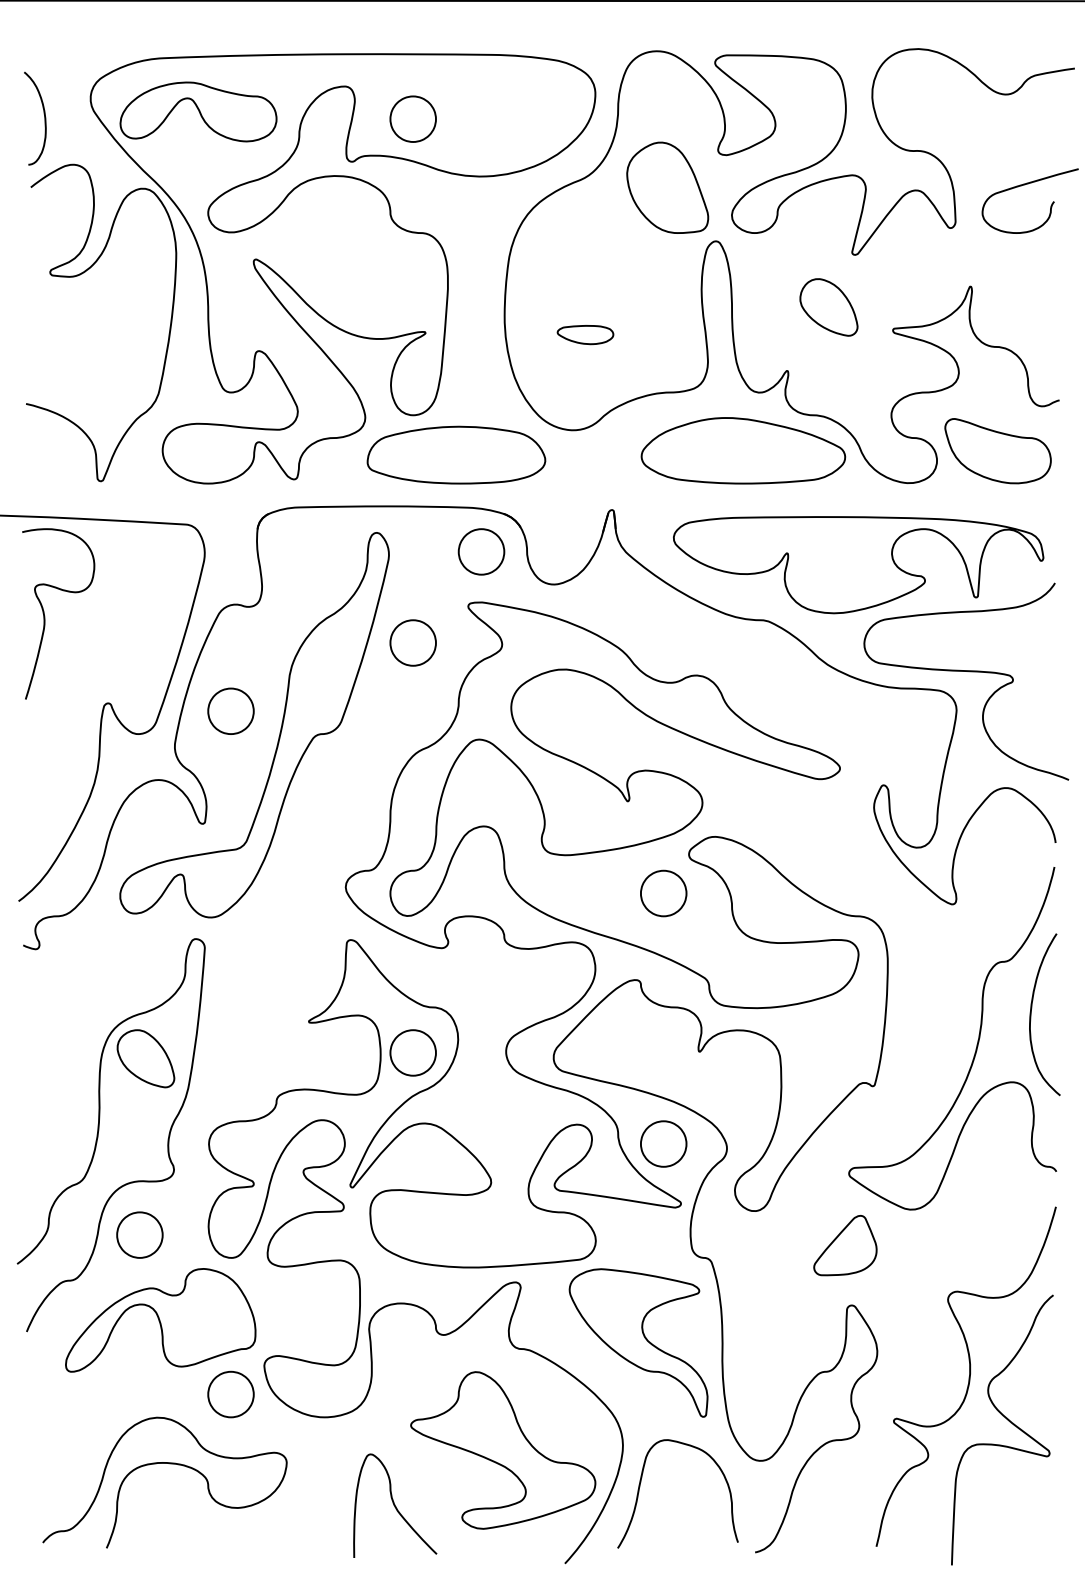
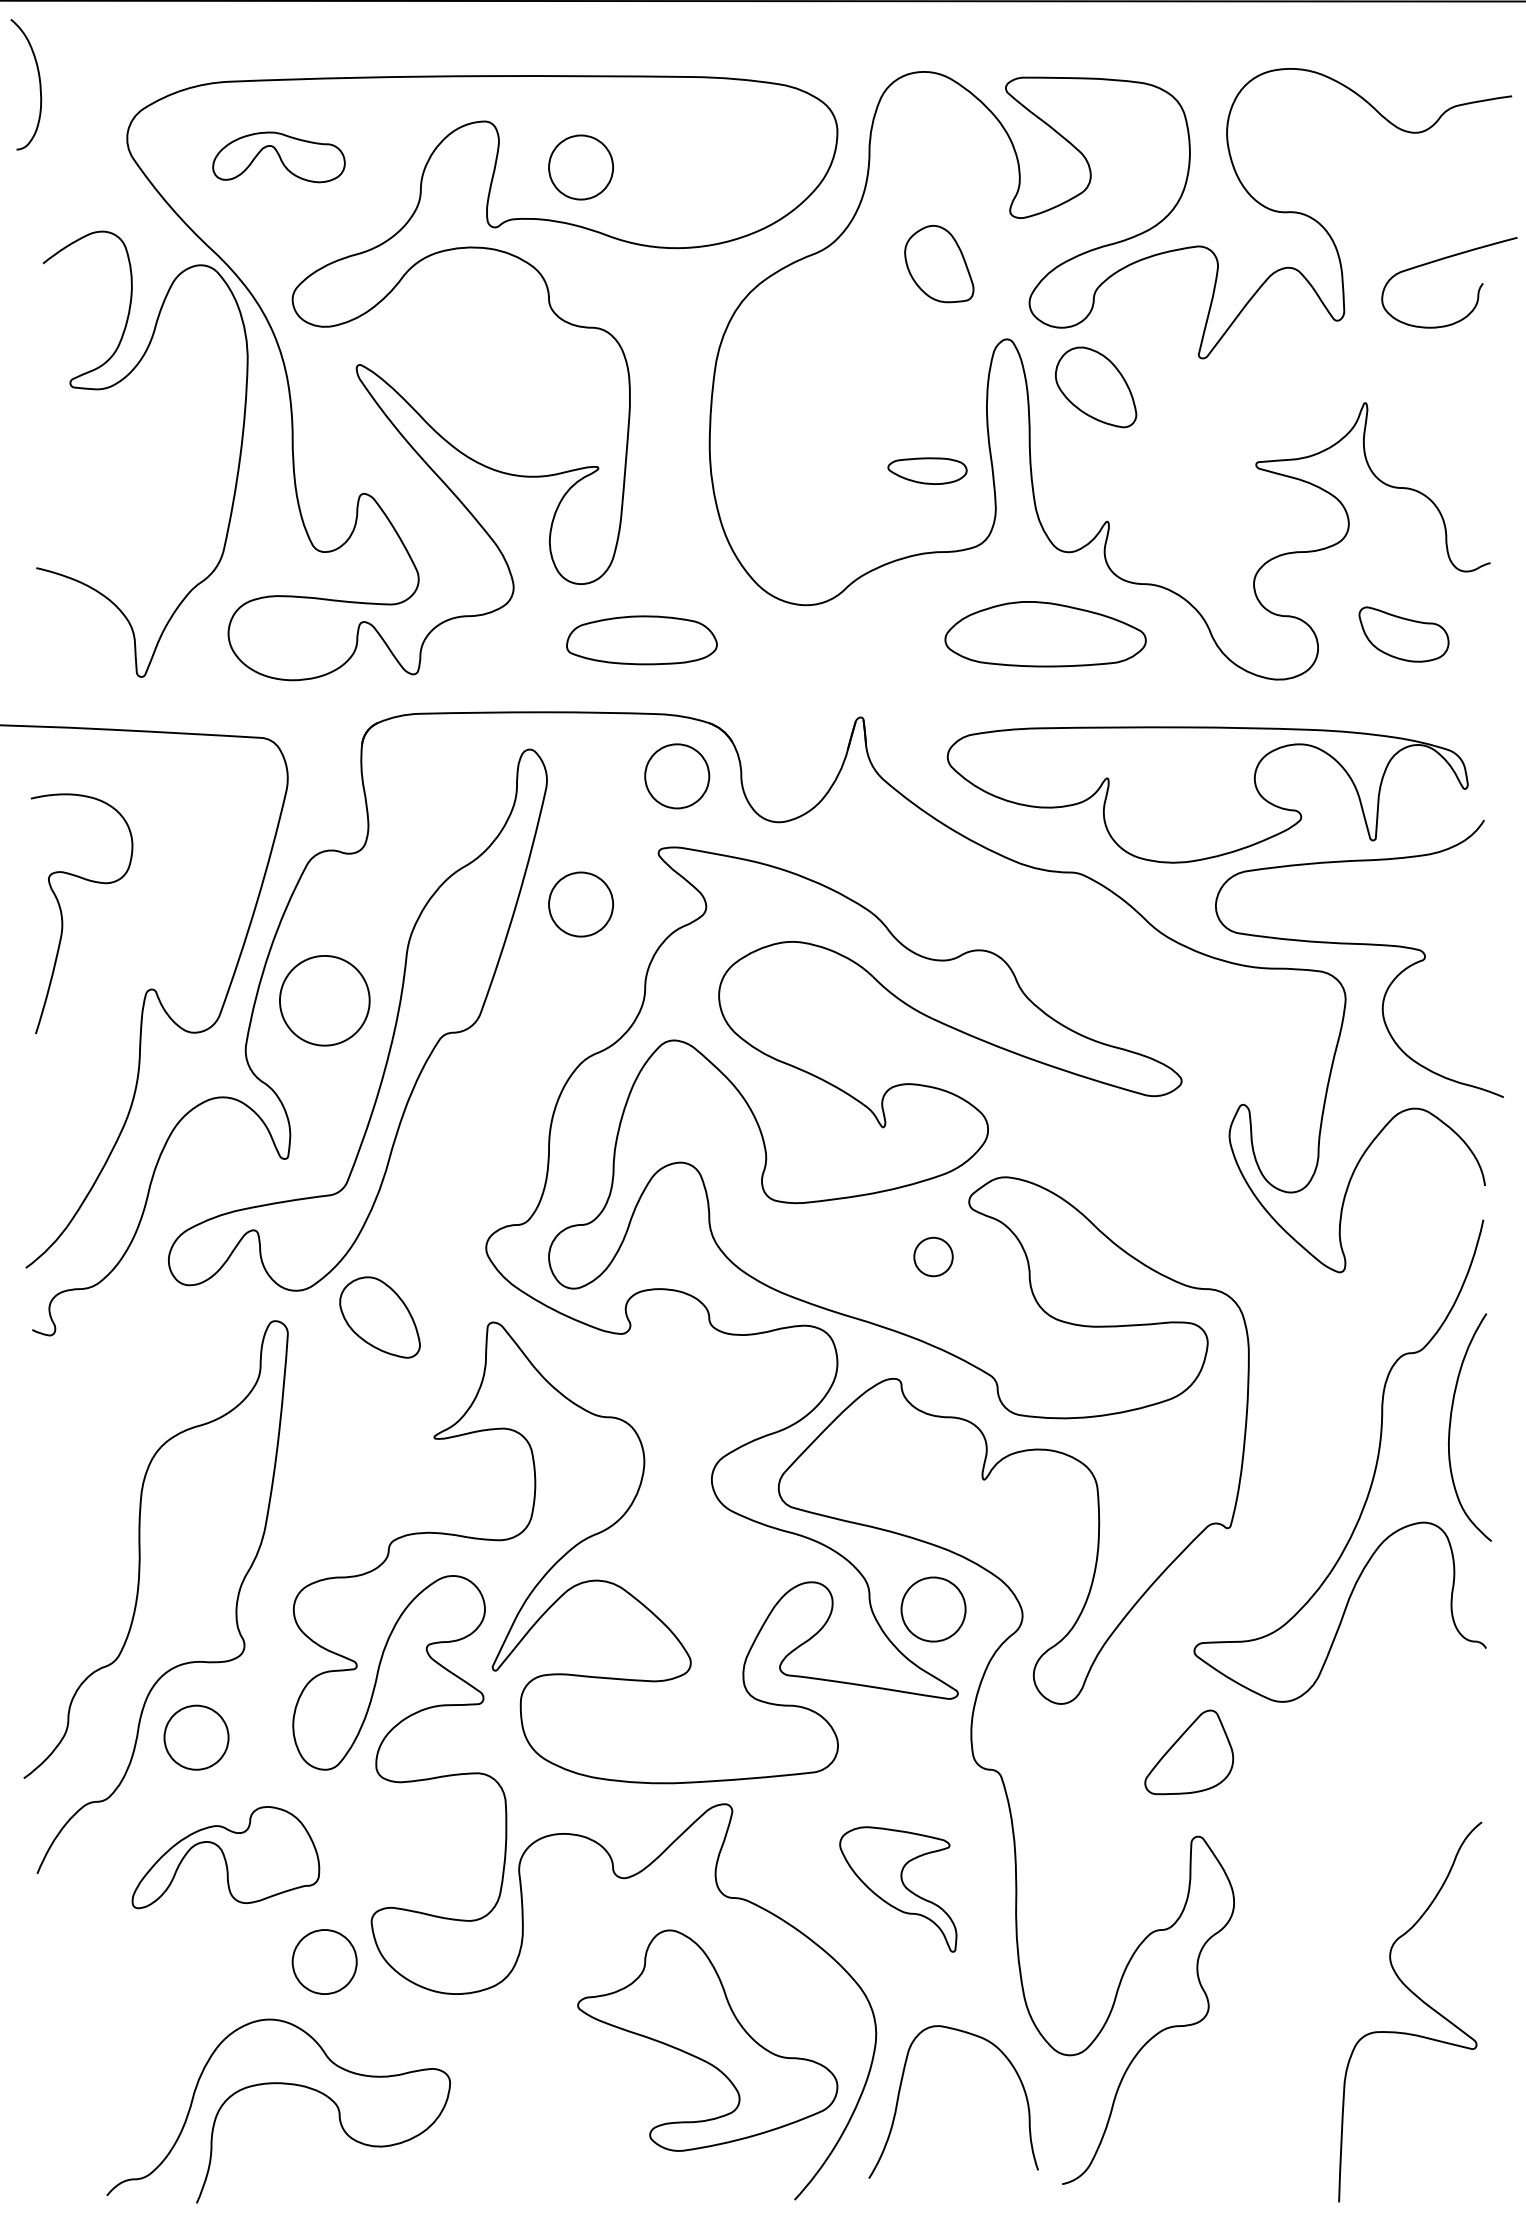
part: (198, 112) -> (278, 157), size x0.6
curve: (43, 114) -> (38, 79), moved
part: (667, 187) -> (939, 263), size x0.6
part: (829, 307) -> (1096, 387), moved
part: (585, 334) -> (927, 470), moved
part: (743, 451) -> (1045, 634), size x0.7
part: (997, 451) -> (1403, 634), size x0.6
part: (456, 455) -> (641, 640), size x0.6
curve: (44, 613) -> (62, 913), moved
part: (230, 711) -> (324, 1000), size x1.4
part: (663, 893) -> (933, 1256), size x0.6
part: (412, 1053) -> (580, 1481), removed
part: (145, 1058) -> (379, 1317), moved
part: (160, 1320) -> (225, 1857), size x0.7
part: (638, 1343) -> (898, 1889), size x0.6
curve: (969, 1376) -> (1363, 1936), removed
curve: (164, 1463) -> (278, 2084), moved
curve: (395, 1505) -> (555, 2118), removed

